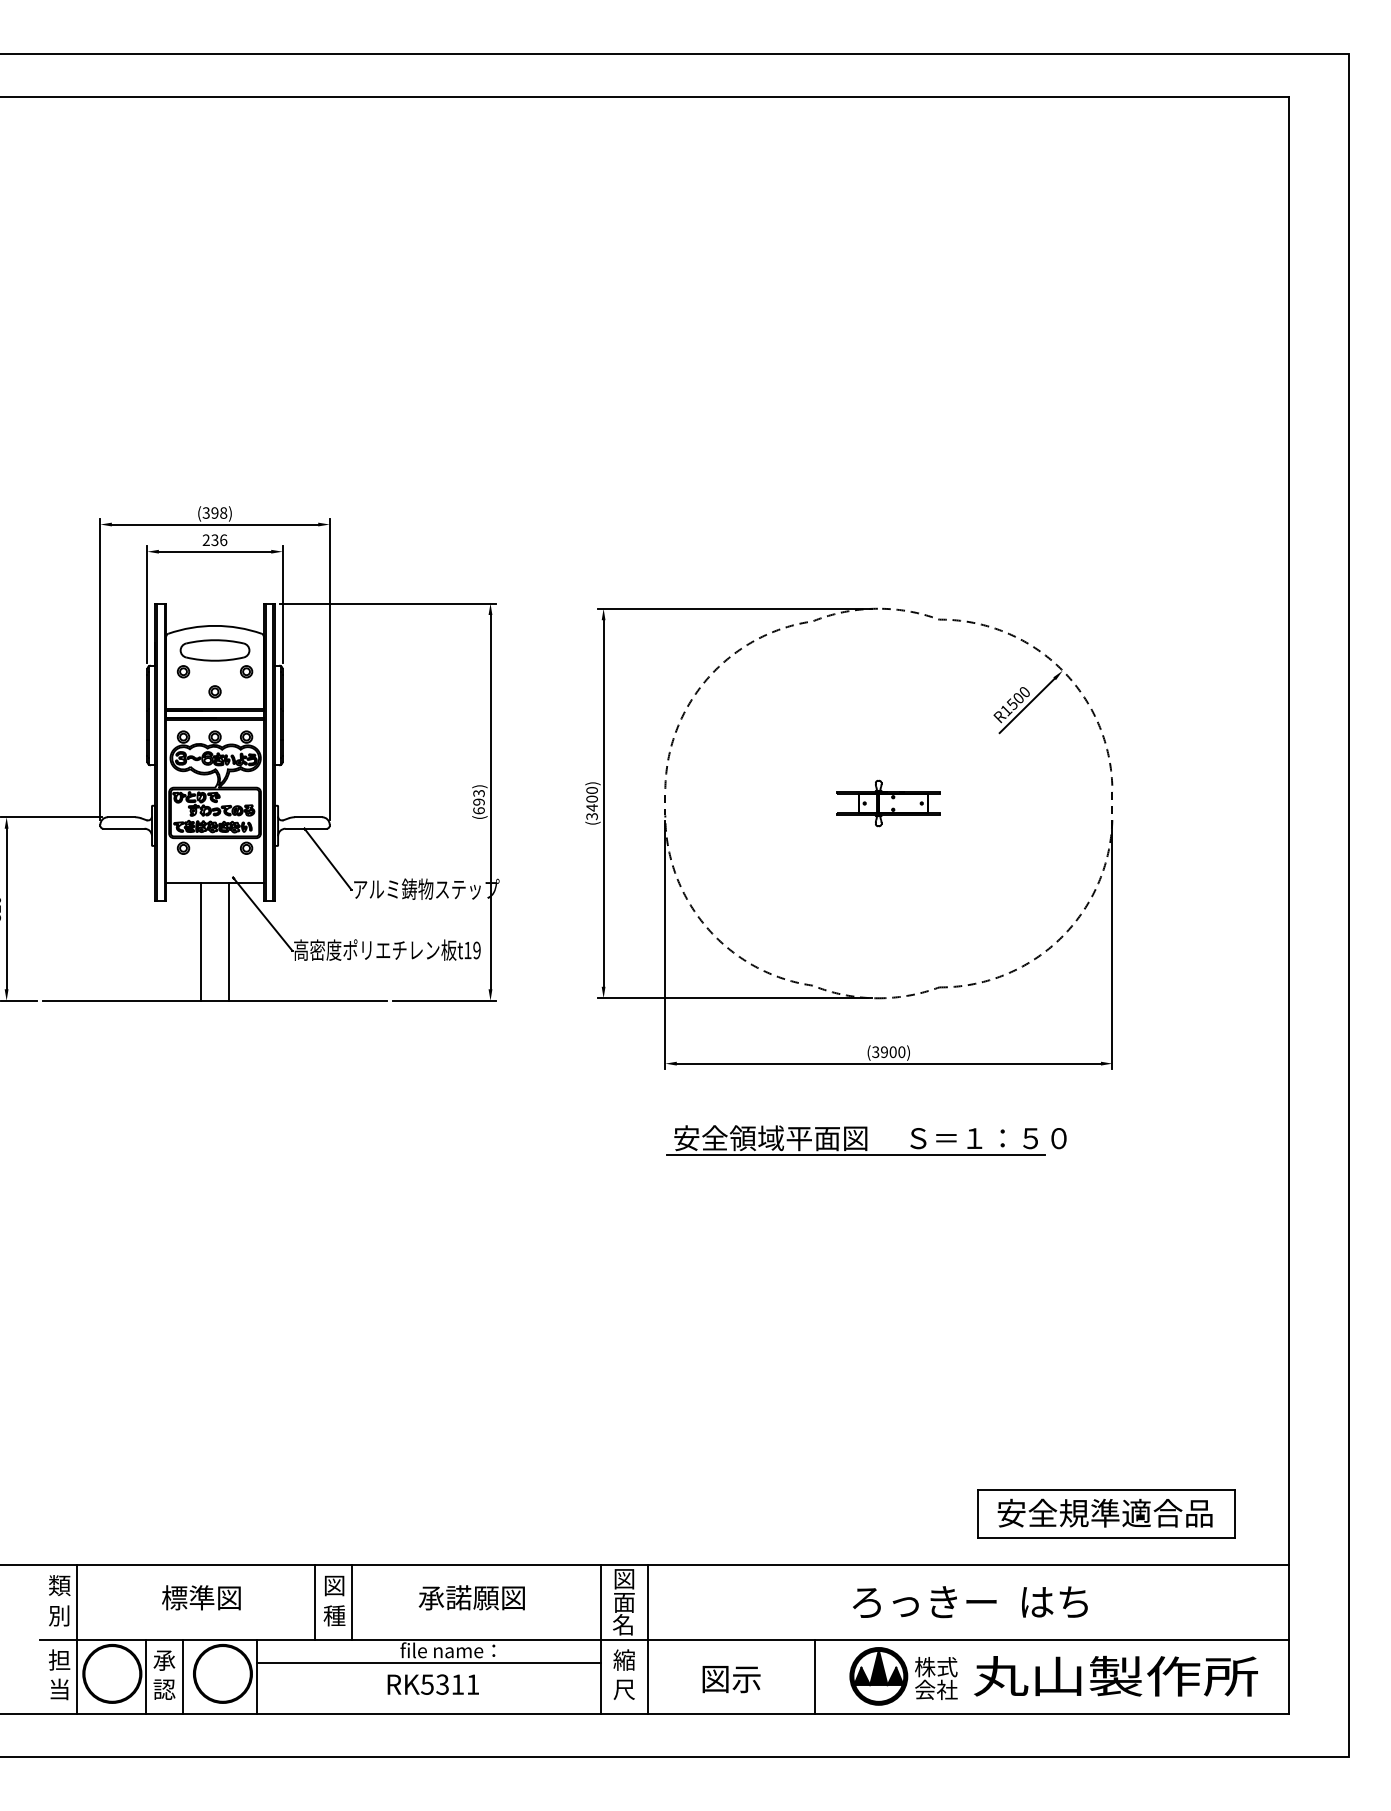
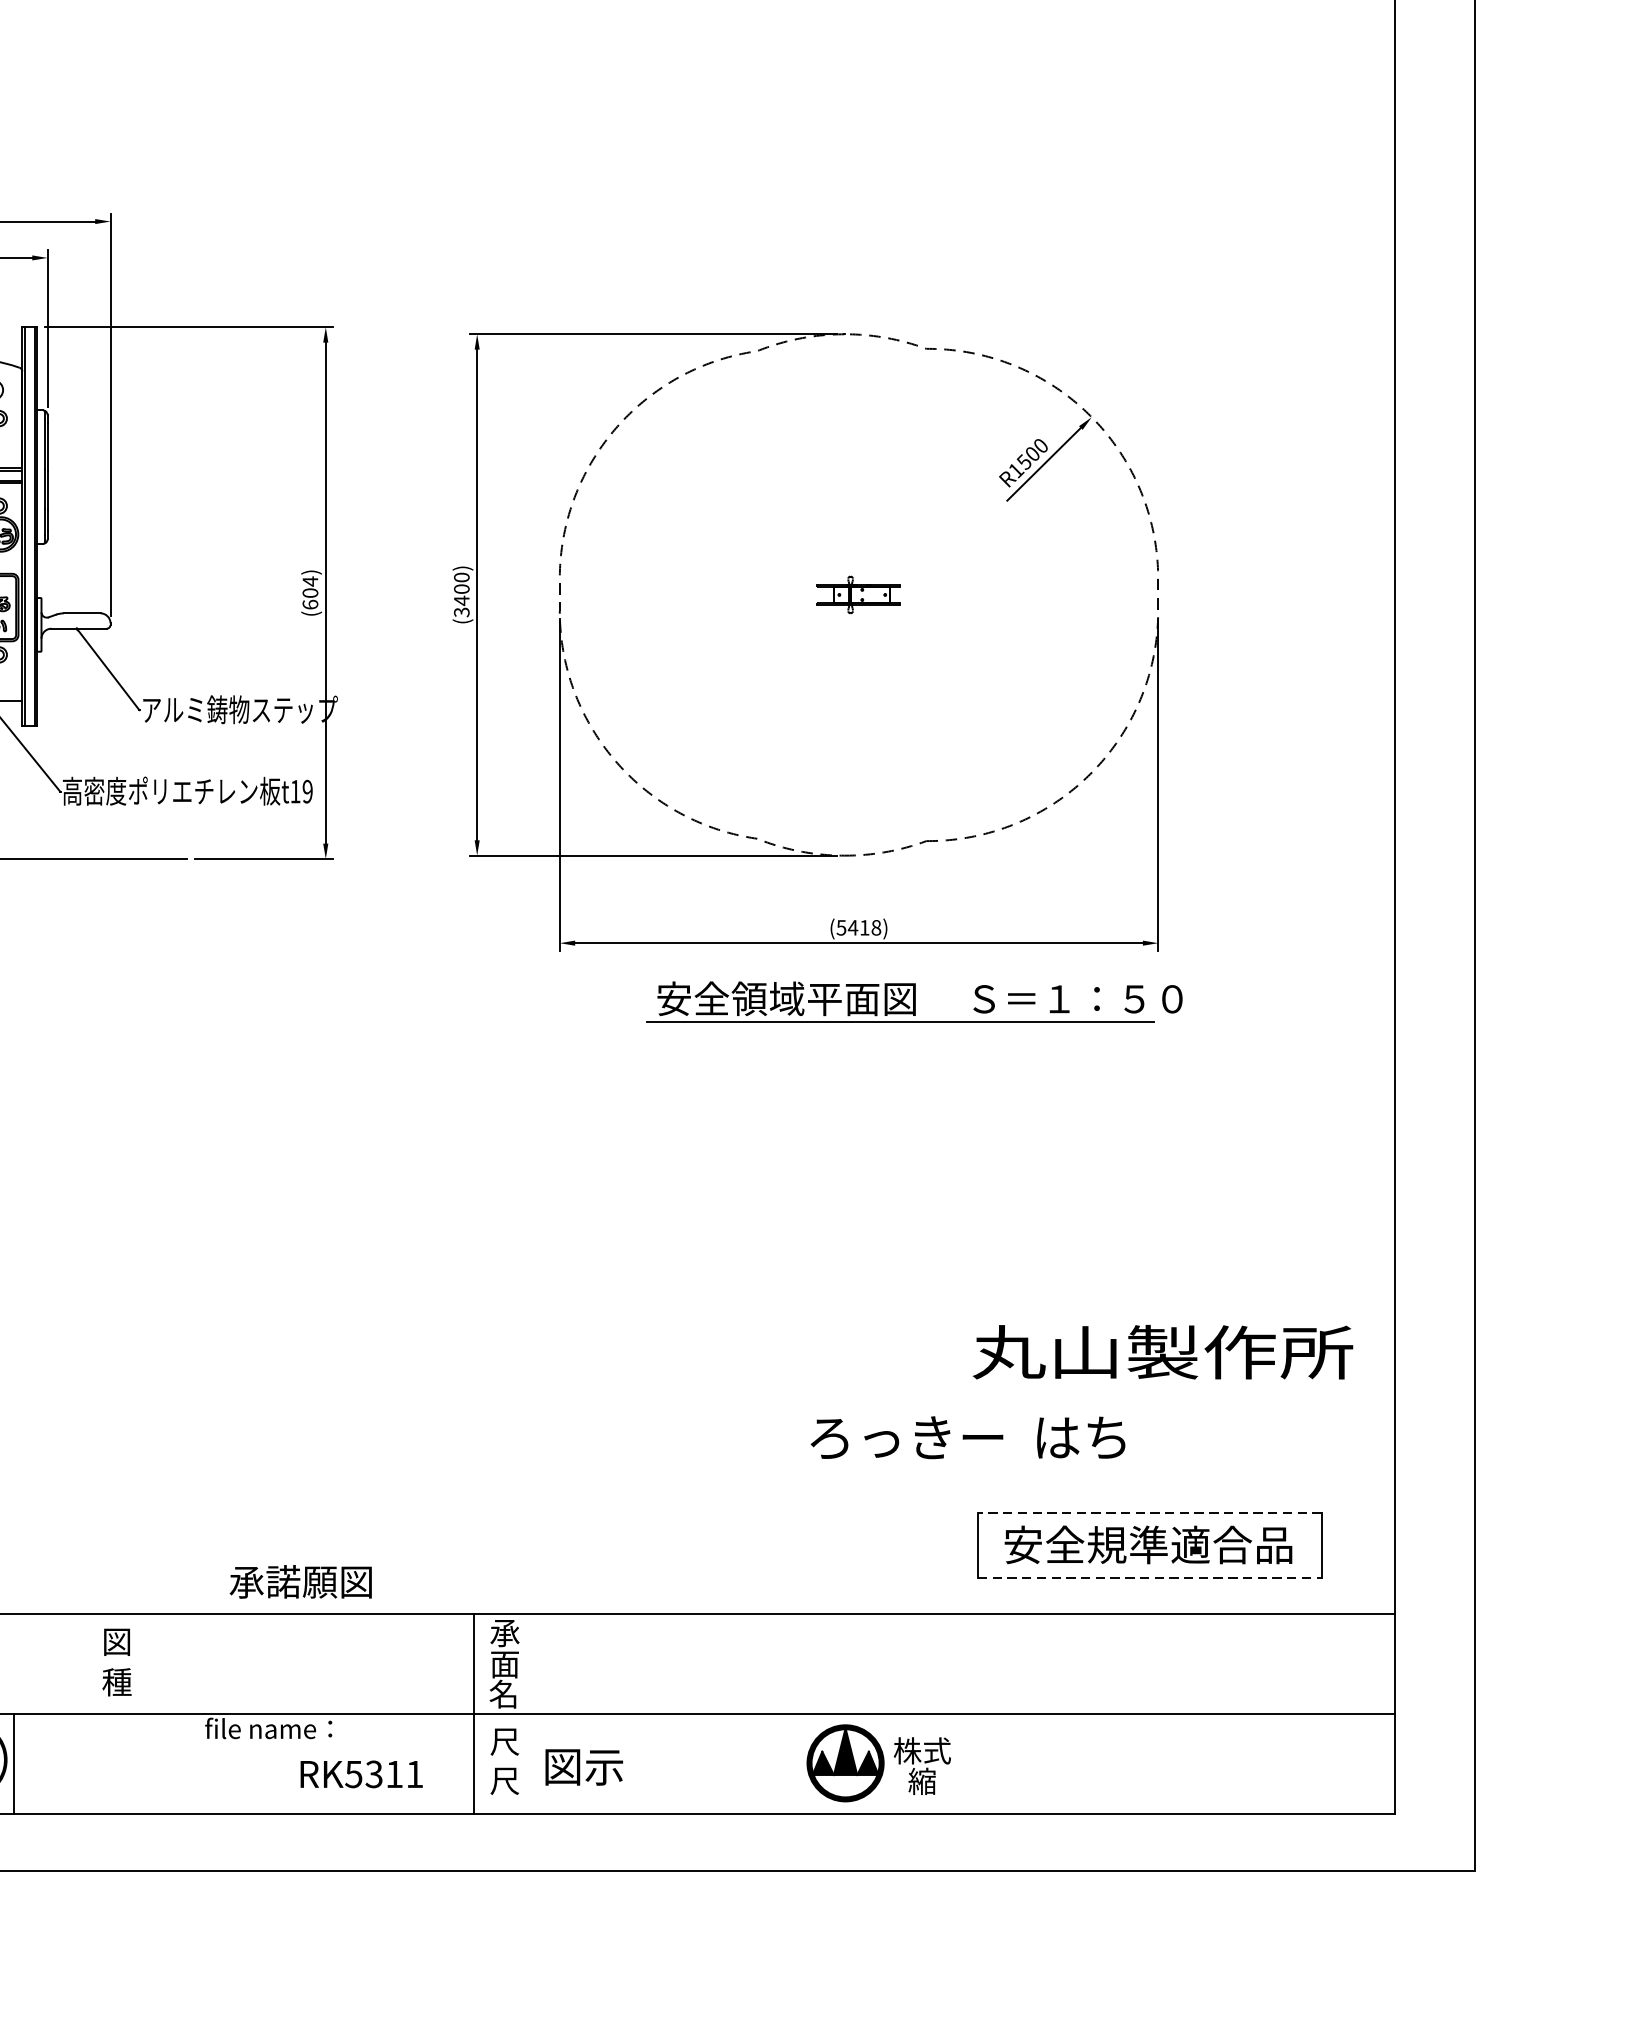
text: (478, 797) -> (309, 586), (693) -> (604)
part: (888, 803) -> (858, 594), size x0.6
text: (888, 1052) -> (858, 928), (3900) -> (5418)
part: (866, 1140) -> (914, 1001), moved
line: (1105, 1489) -> (1148, 1513), solid -> dashed
line: (1106, 1538) -> (1150, 1578), solid -> dashed
text: (624, 1579) -> (505, 1633), 図 -> 承
text: (471, 1597) -> (300, 1581), moved
line: (315, 1602) -> (91, 1664), removed
line: (352, 1602) -> (141, 1664), removed
text: (970, 1602) -> (968, 1438), moved
line: (647, 1639) -> (535, 1713), removed
text: (623, 1659) -> (503, 1740), 縮 -> 尺
line: (429, 1662) -> (244, 1744), removed
text: (1115, 1675) -> (1162, 1351), moved
line: (814, 1676) -> (759, 1763), removed
text: (731, 1679) -> (584, 1767), moved
text: (432, 1684) -> (360, 1774), moved
text: (936, 1689) -> (922, 1780), 会社 -> 縮

